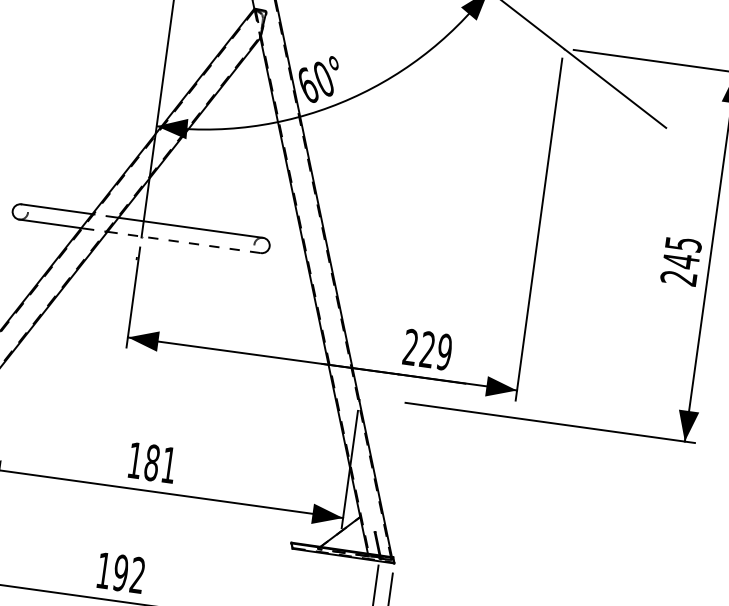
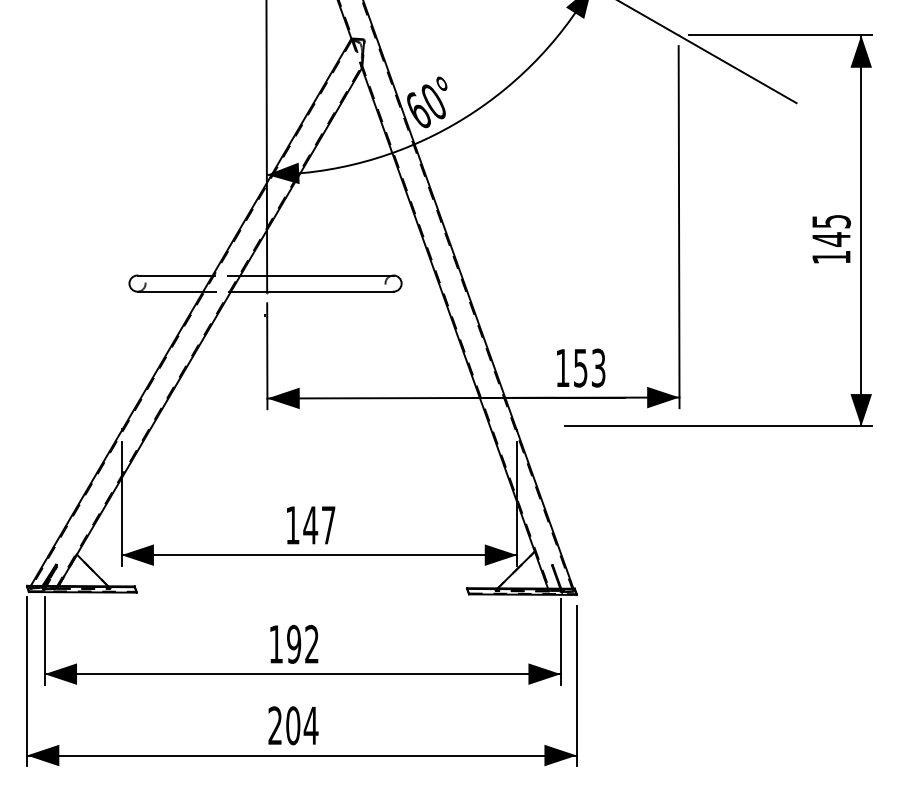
line: (184, 242) -> (312, 291), dashed -> solid
text: (678, 278) -> (831, 257), 245 -> 145
text: (427, 349) -> (580, 367), 229 -> 153
text: (160, 463) -> (319, 524), 181 -> 147

